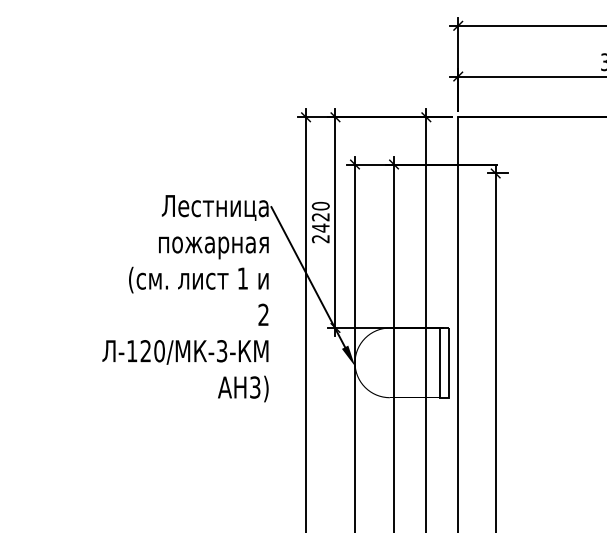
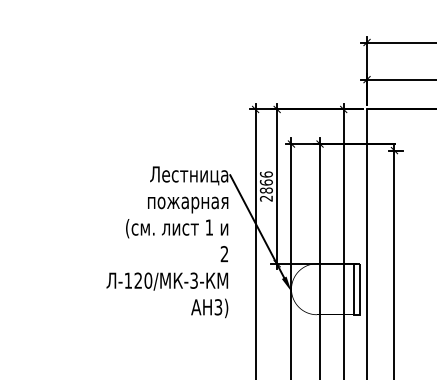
text: (320, 216) -> (266, 182), 2420 -> 2866

